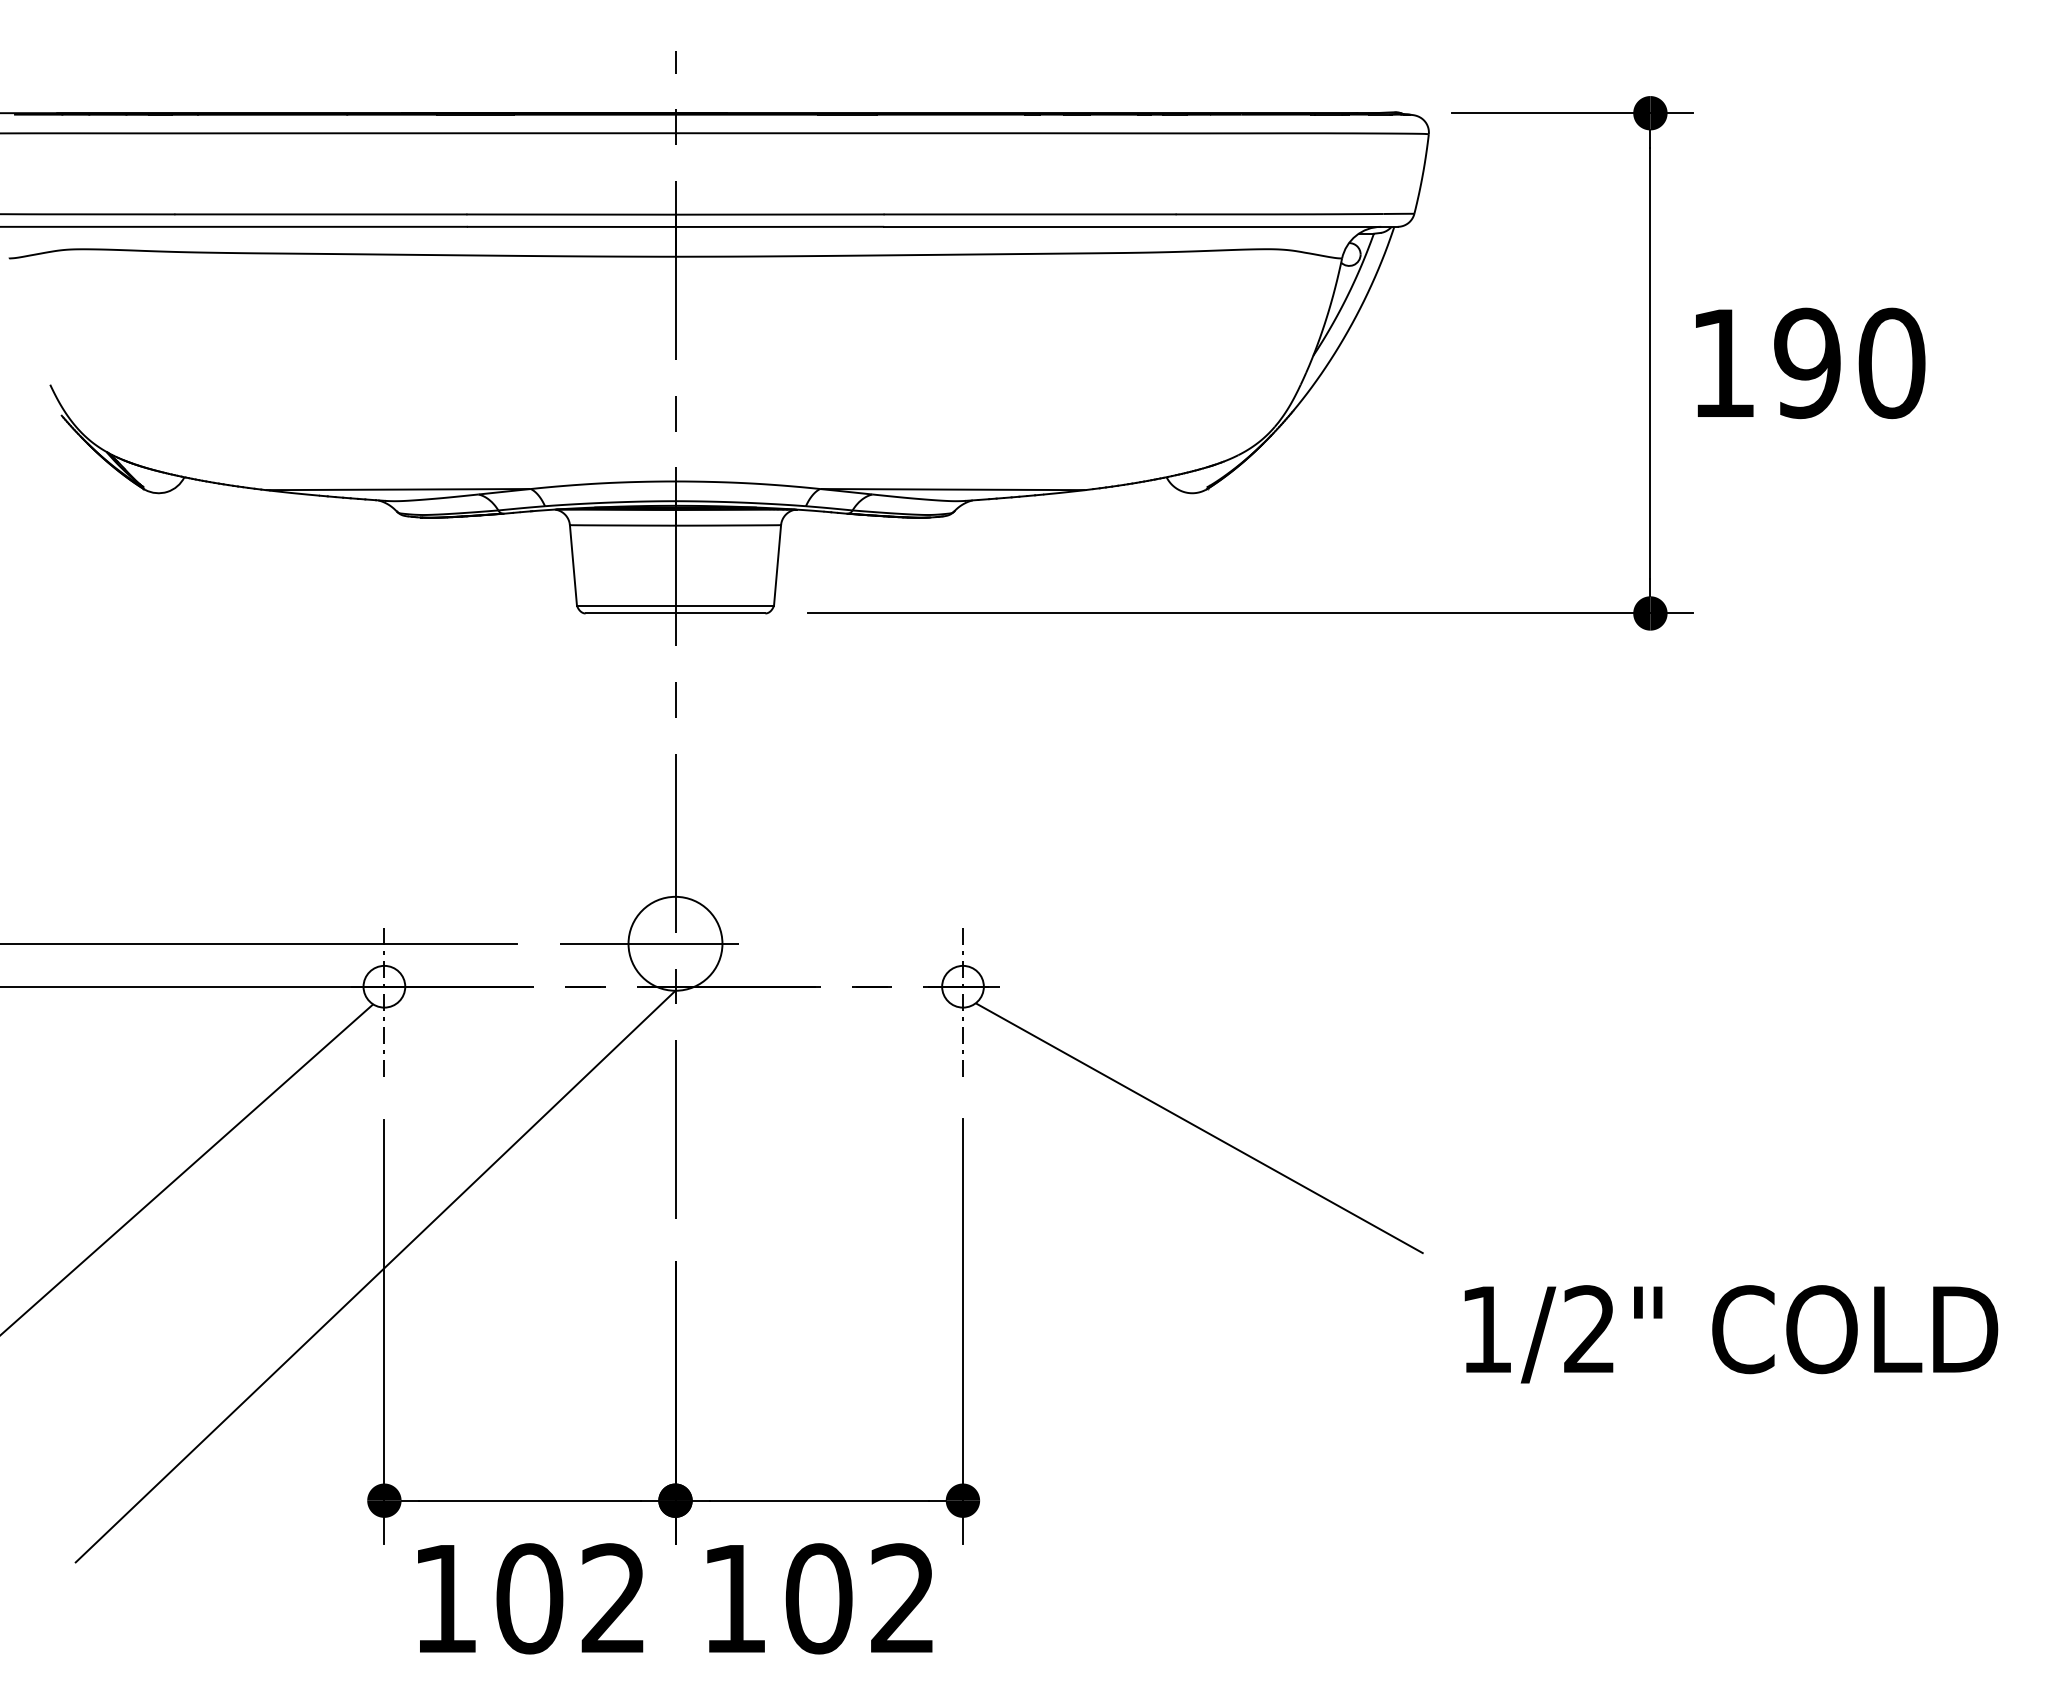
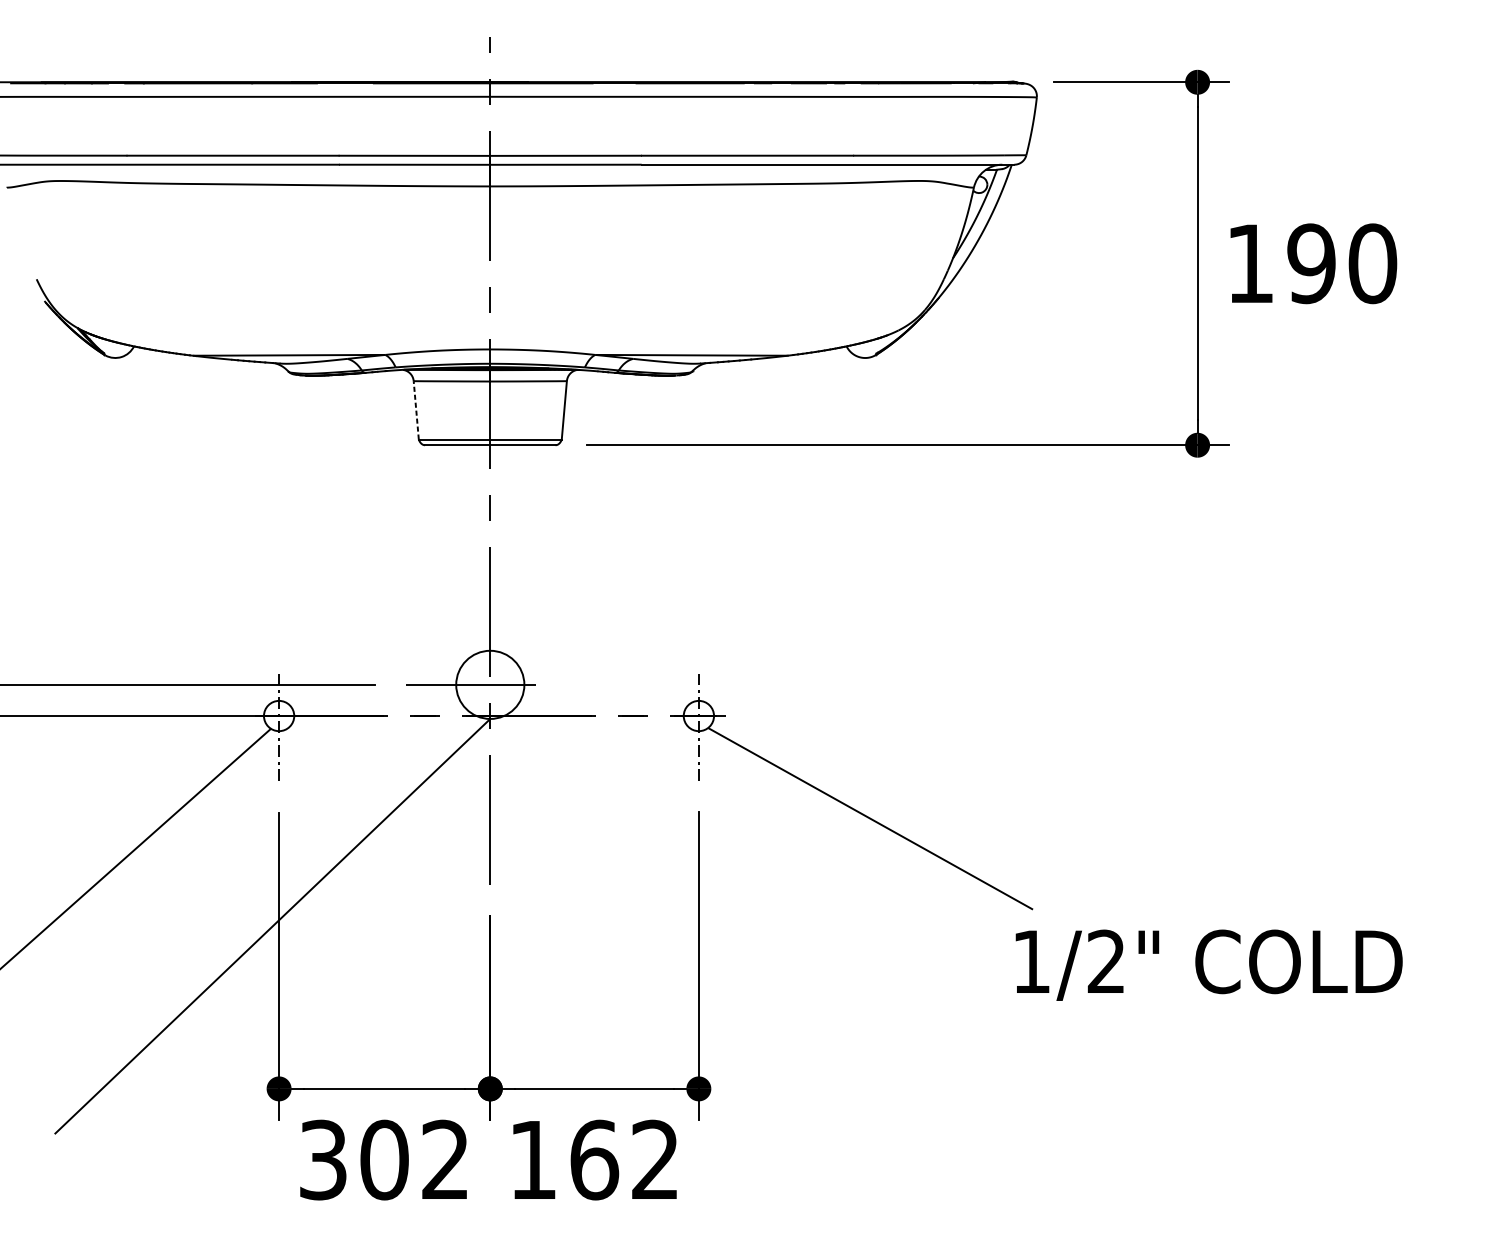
line: (573, 564) -> (416, 409), solid -> dashed
text: (1731, 1334) -> (1209, 965), moved
text: (445, 1598) -> (323, 1159), 102 -> 302
text: (818, 1598) -> (594, 1159), 102 -> 162

